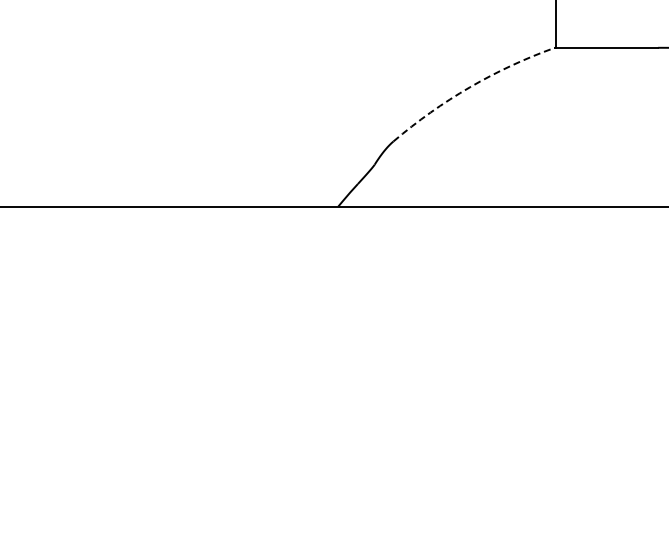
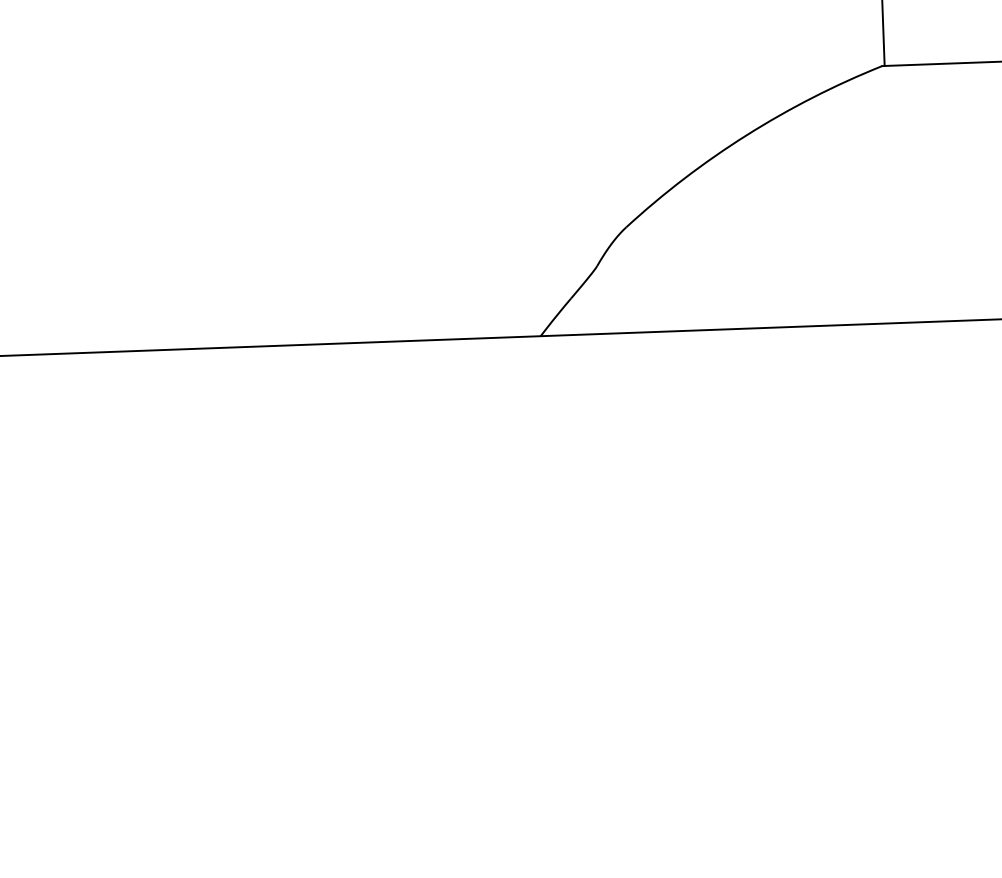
arc: (469, 87) -> (746, 135), dashed -> solid

